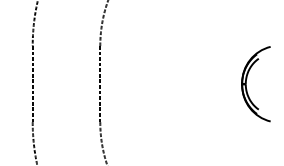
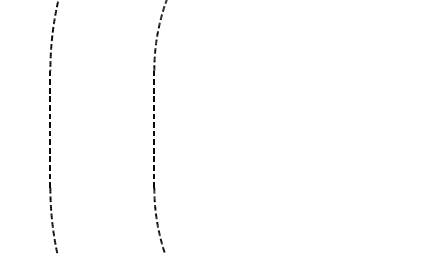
part: (246, 84) -> (379, 129), removed

